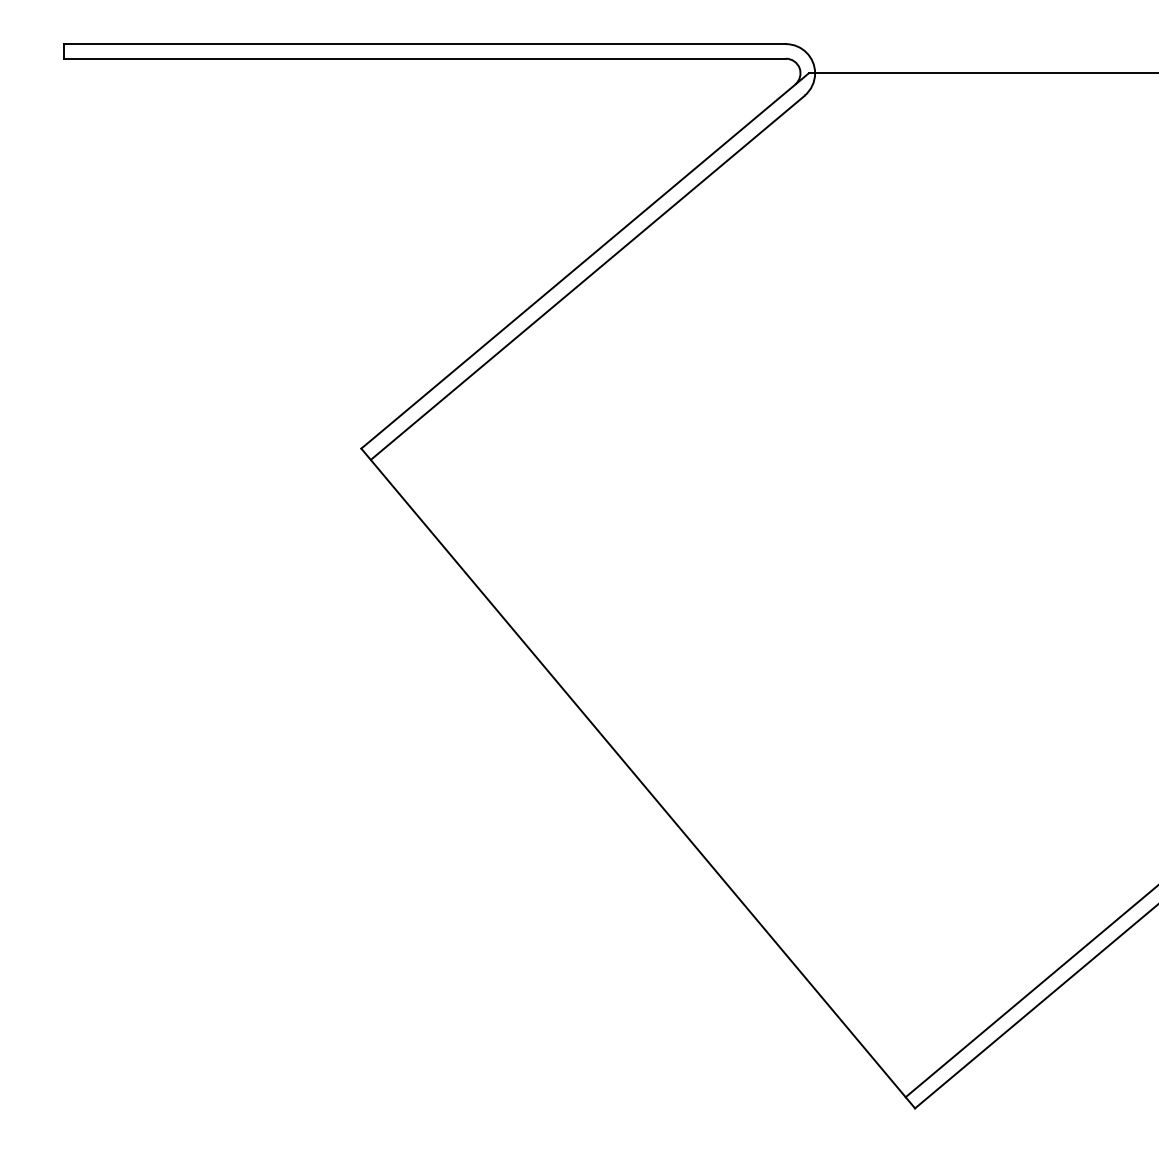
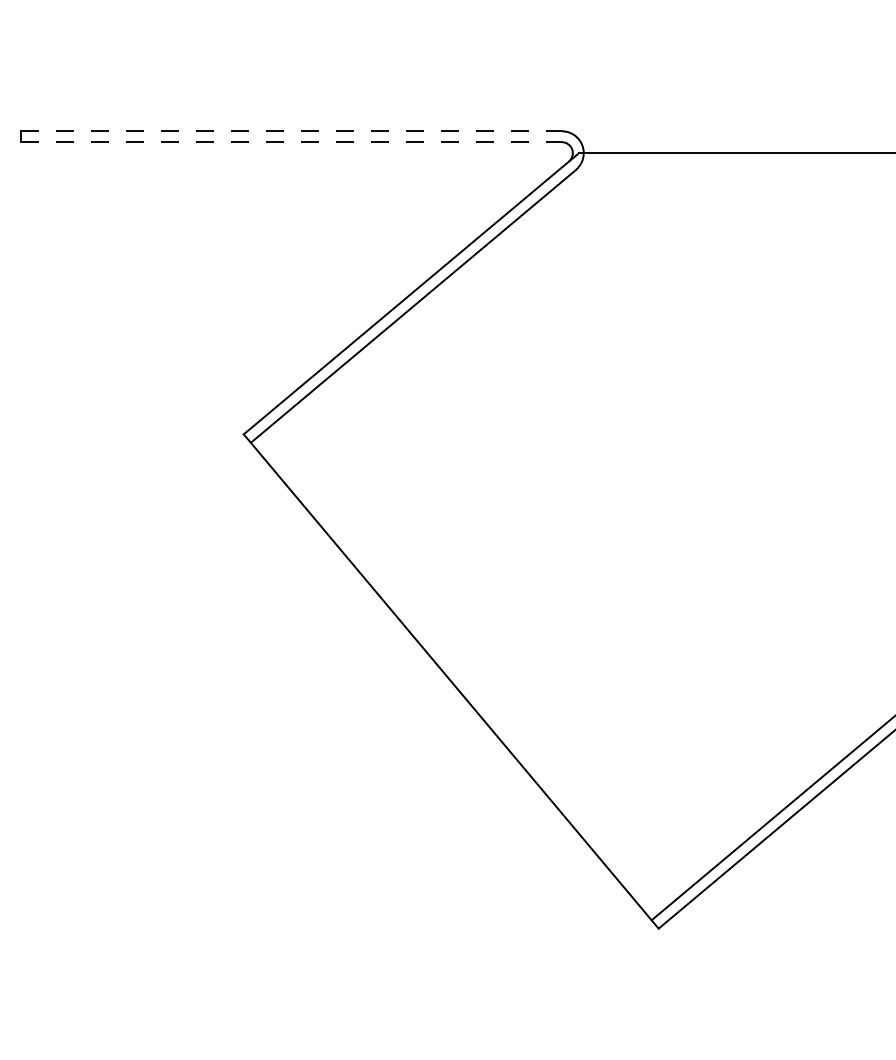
line: (426, 44) -> (292, 131), solid -> dashed
line: (426, 59) -> (292, 142), solid -> dashed

